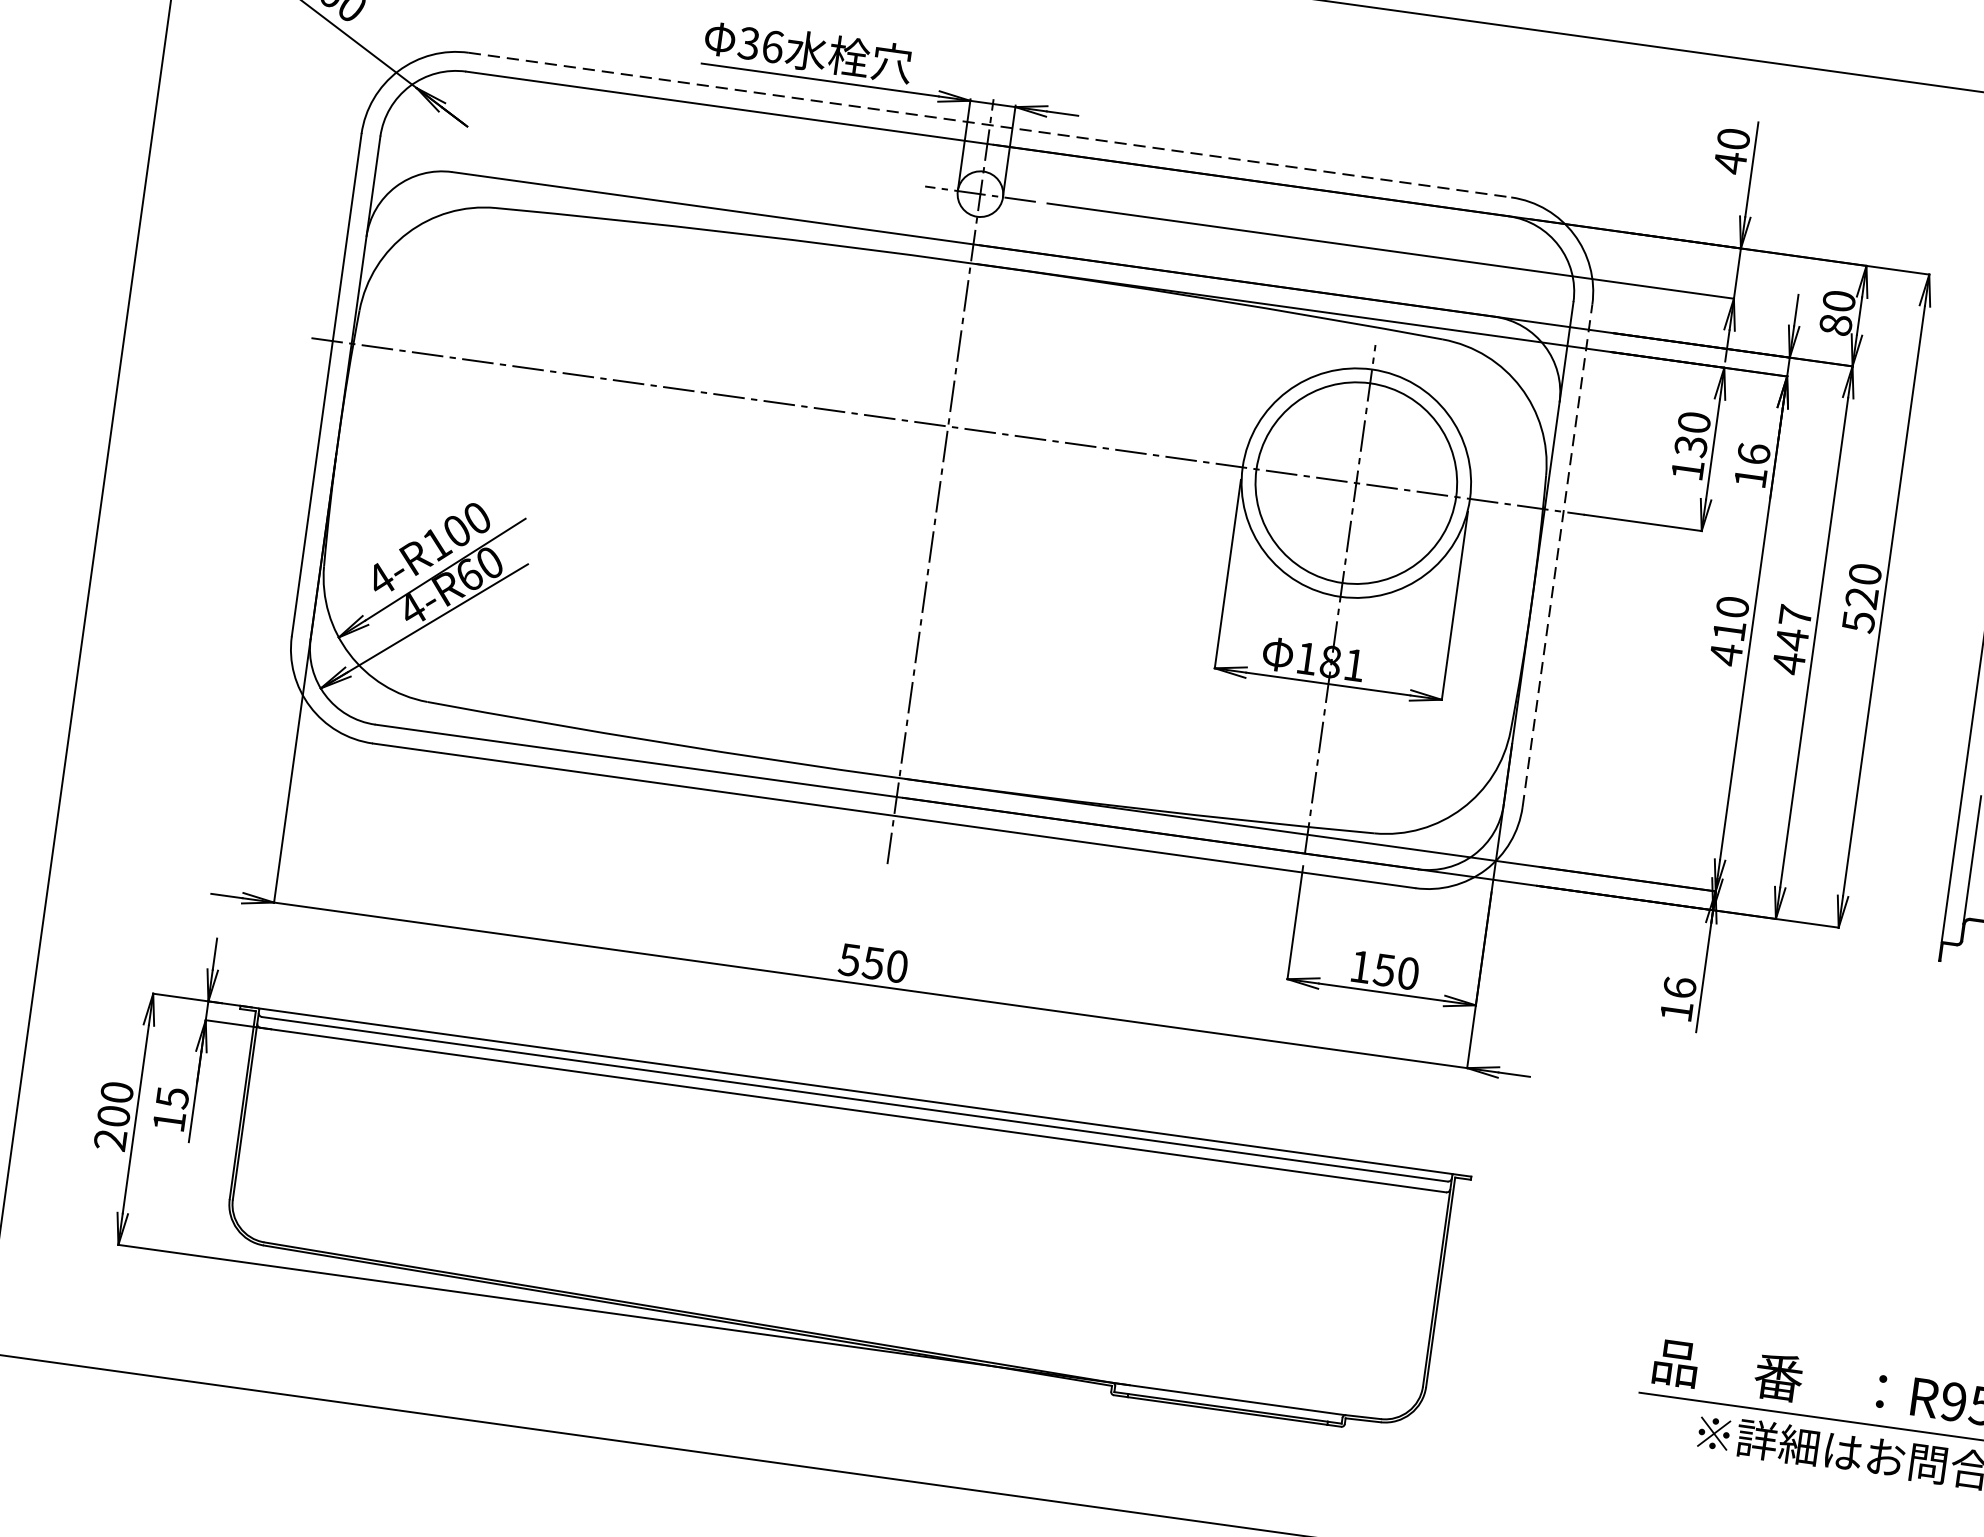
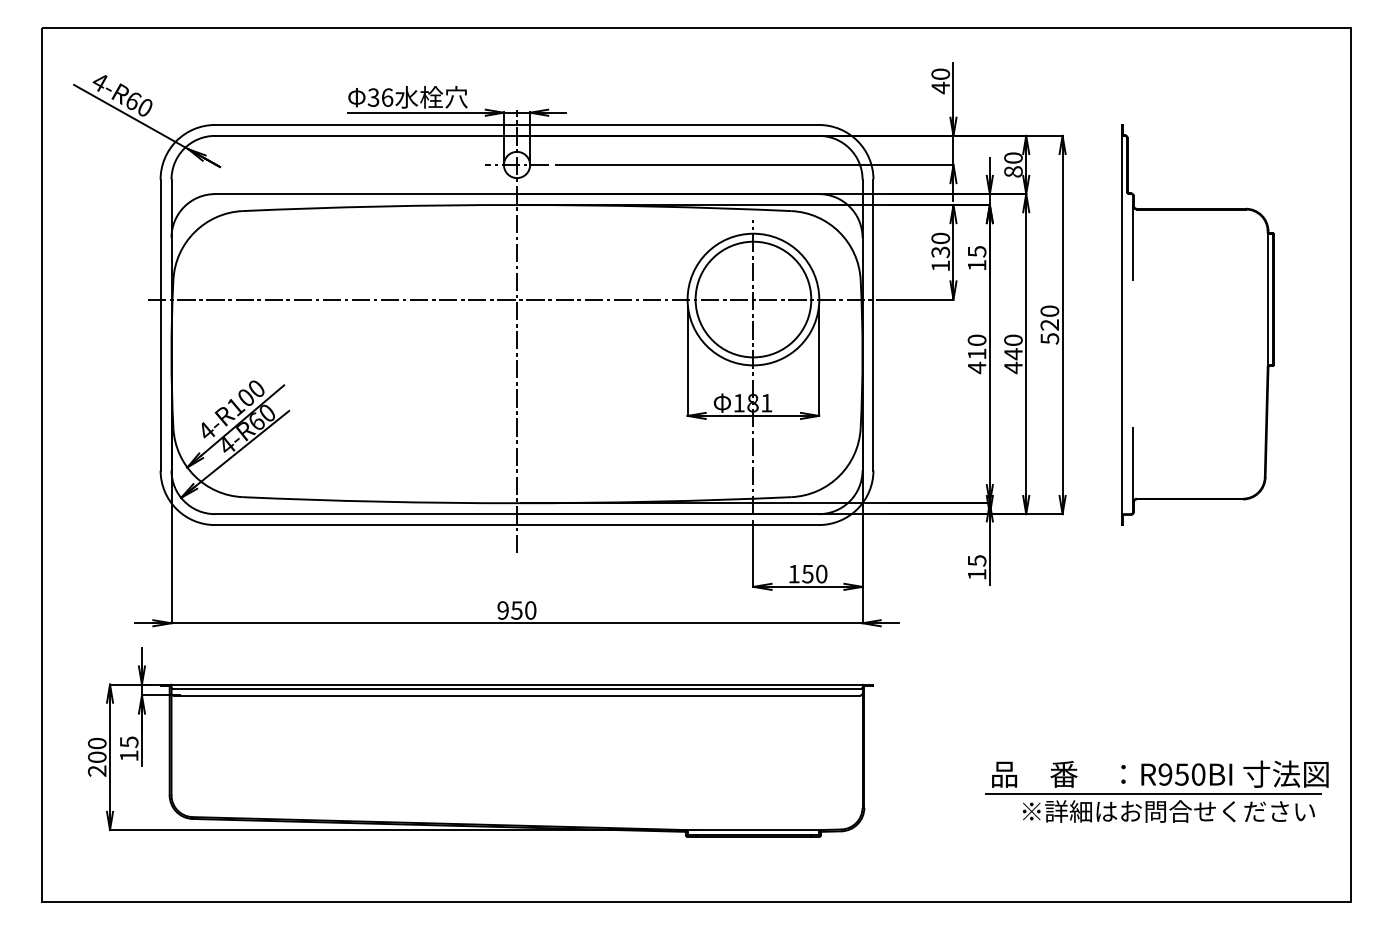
line: (990, 124) -> (517, 124), dashed -> solid
text: (1752, 453) -> (976, 251), 16 -> 15
line: (1557, 554) -> (873, 324), dashed -> solid
text: (1795, 614) -> (1013, 339), 447 -> 440
text: (848, 959) -> (502, 610), 550 -> 950
text: (1678, 987) -> (976, 560), 16 -> 15

